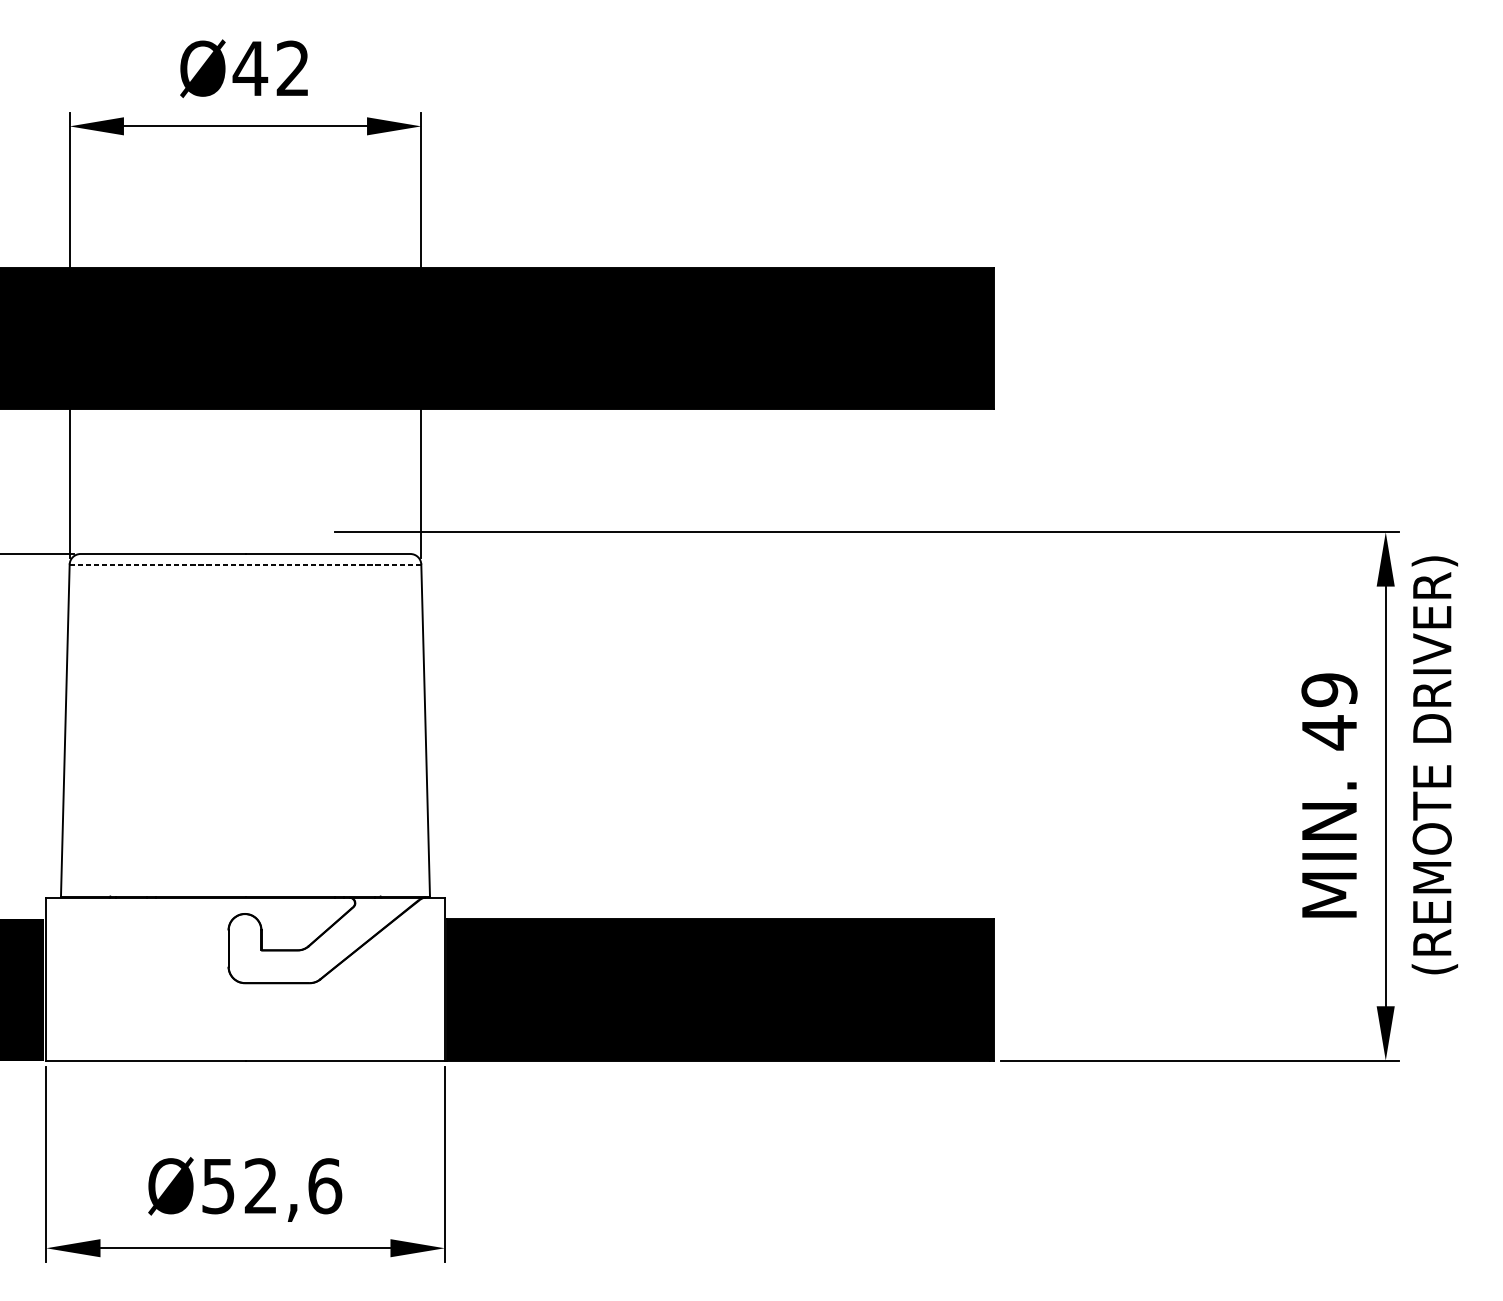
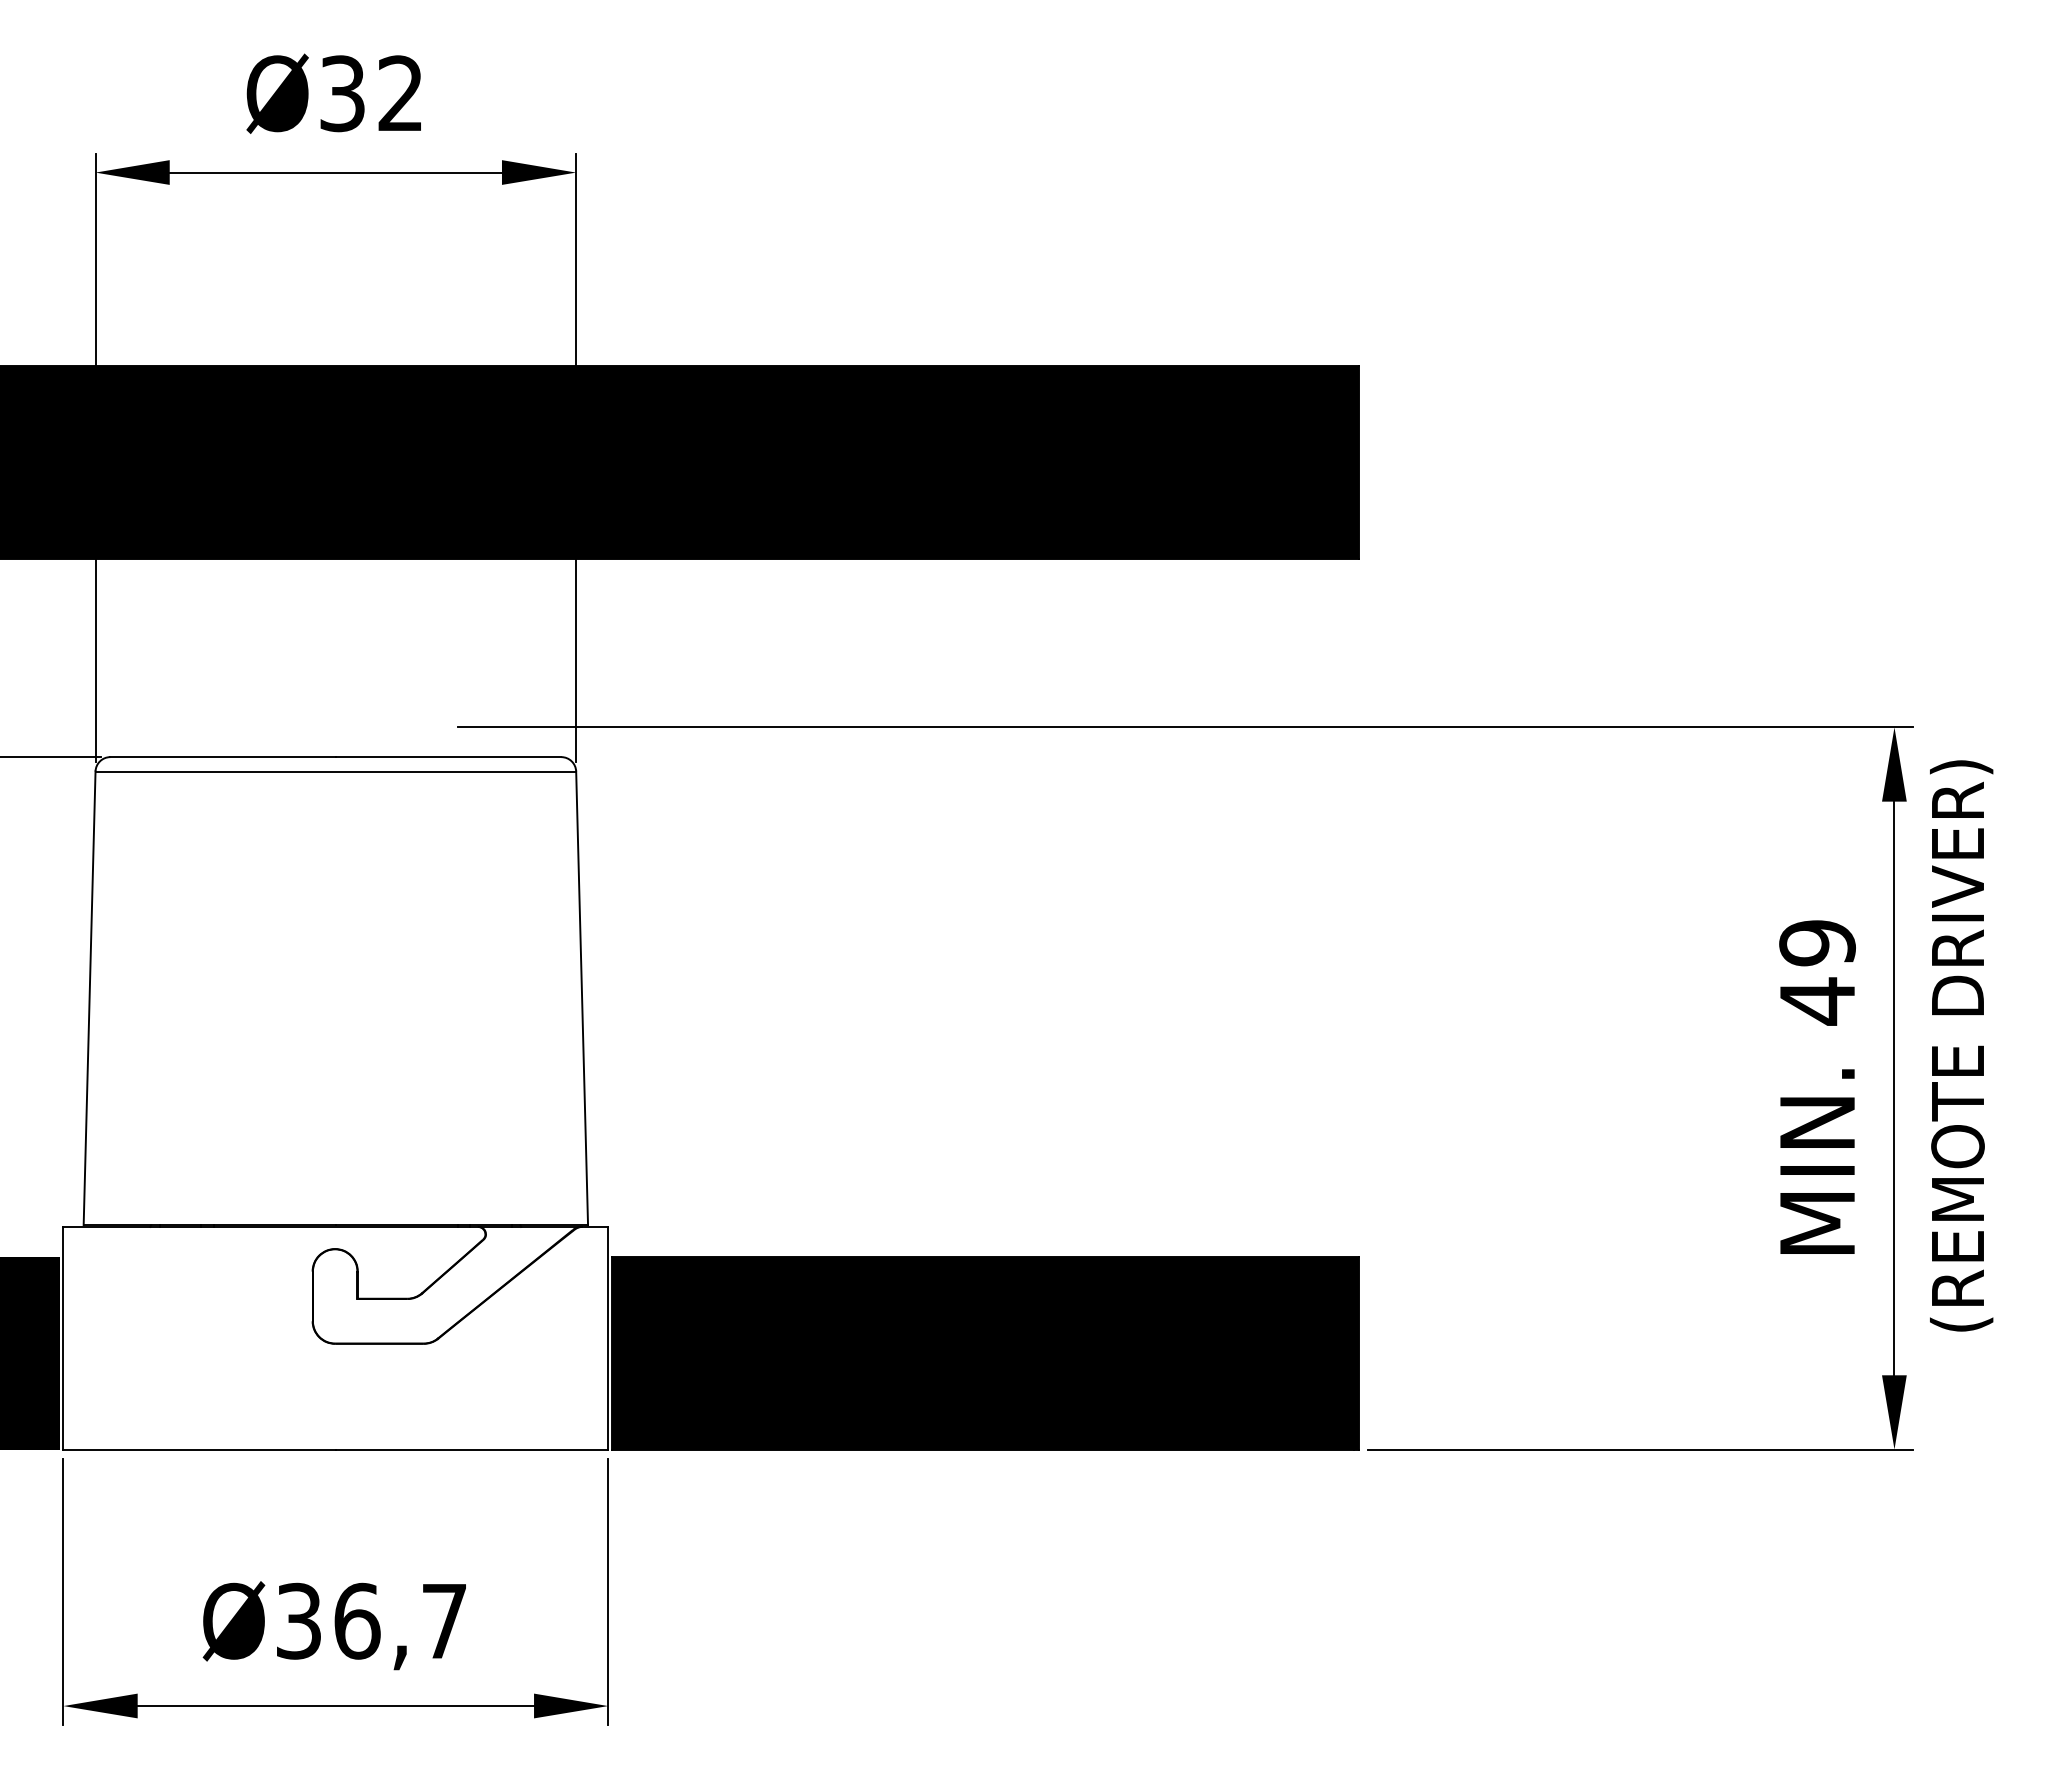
text: (250, 68) -> (342, 93), Ø42 -> Ø32
line: (245, 564) -> (336, 771), dashed -> solid
text: (272, 1185) -> (372, 1620), Ø52,6 -> Ø36,7

